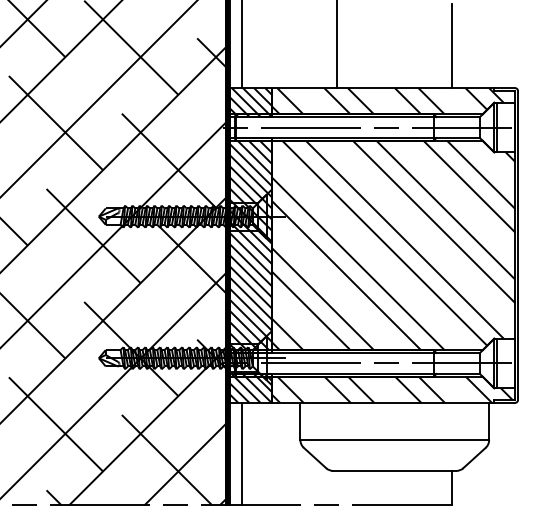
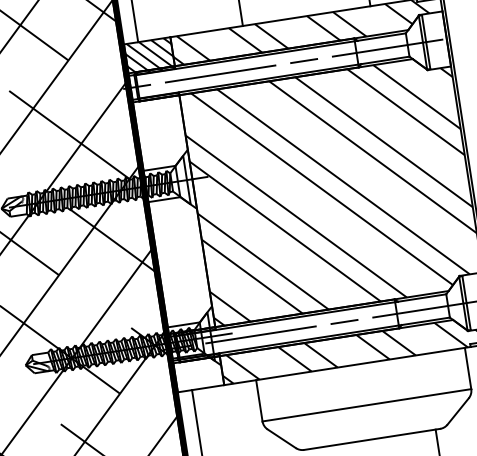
hatch: (250, 245) -> (174, 214), removed
hatch: (250, 388) -> (198, 372), removed

